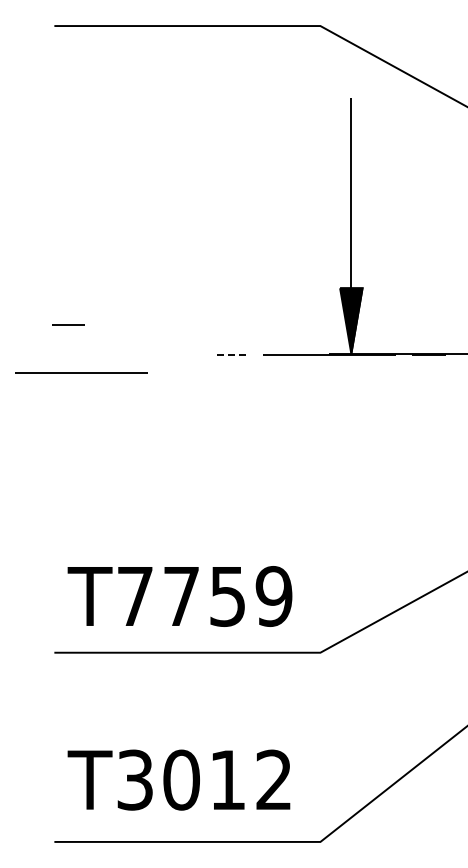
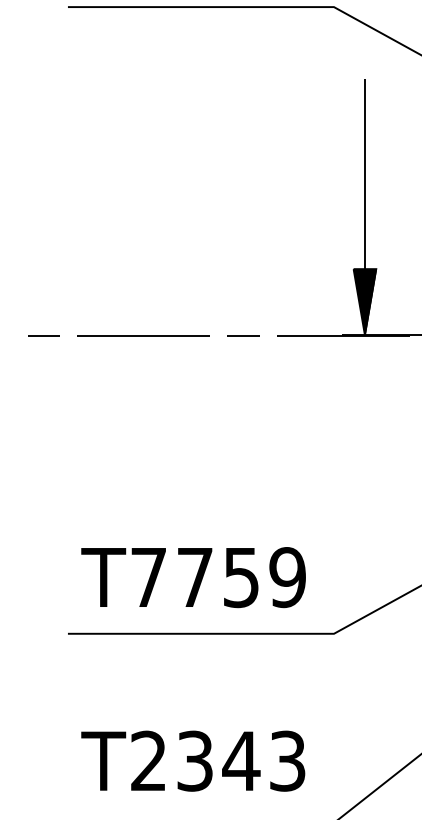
line: (68, 324) -> (44, 335), moved
line: (229, 354) -> (243, 335), dashed -> solid
line: (81, 372) -> (144, 335), moved
text: (204, 779) -> (218, 760), T3012 -> T2343

